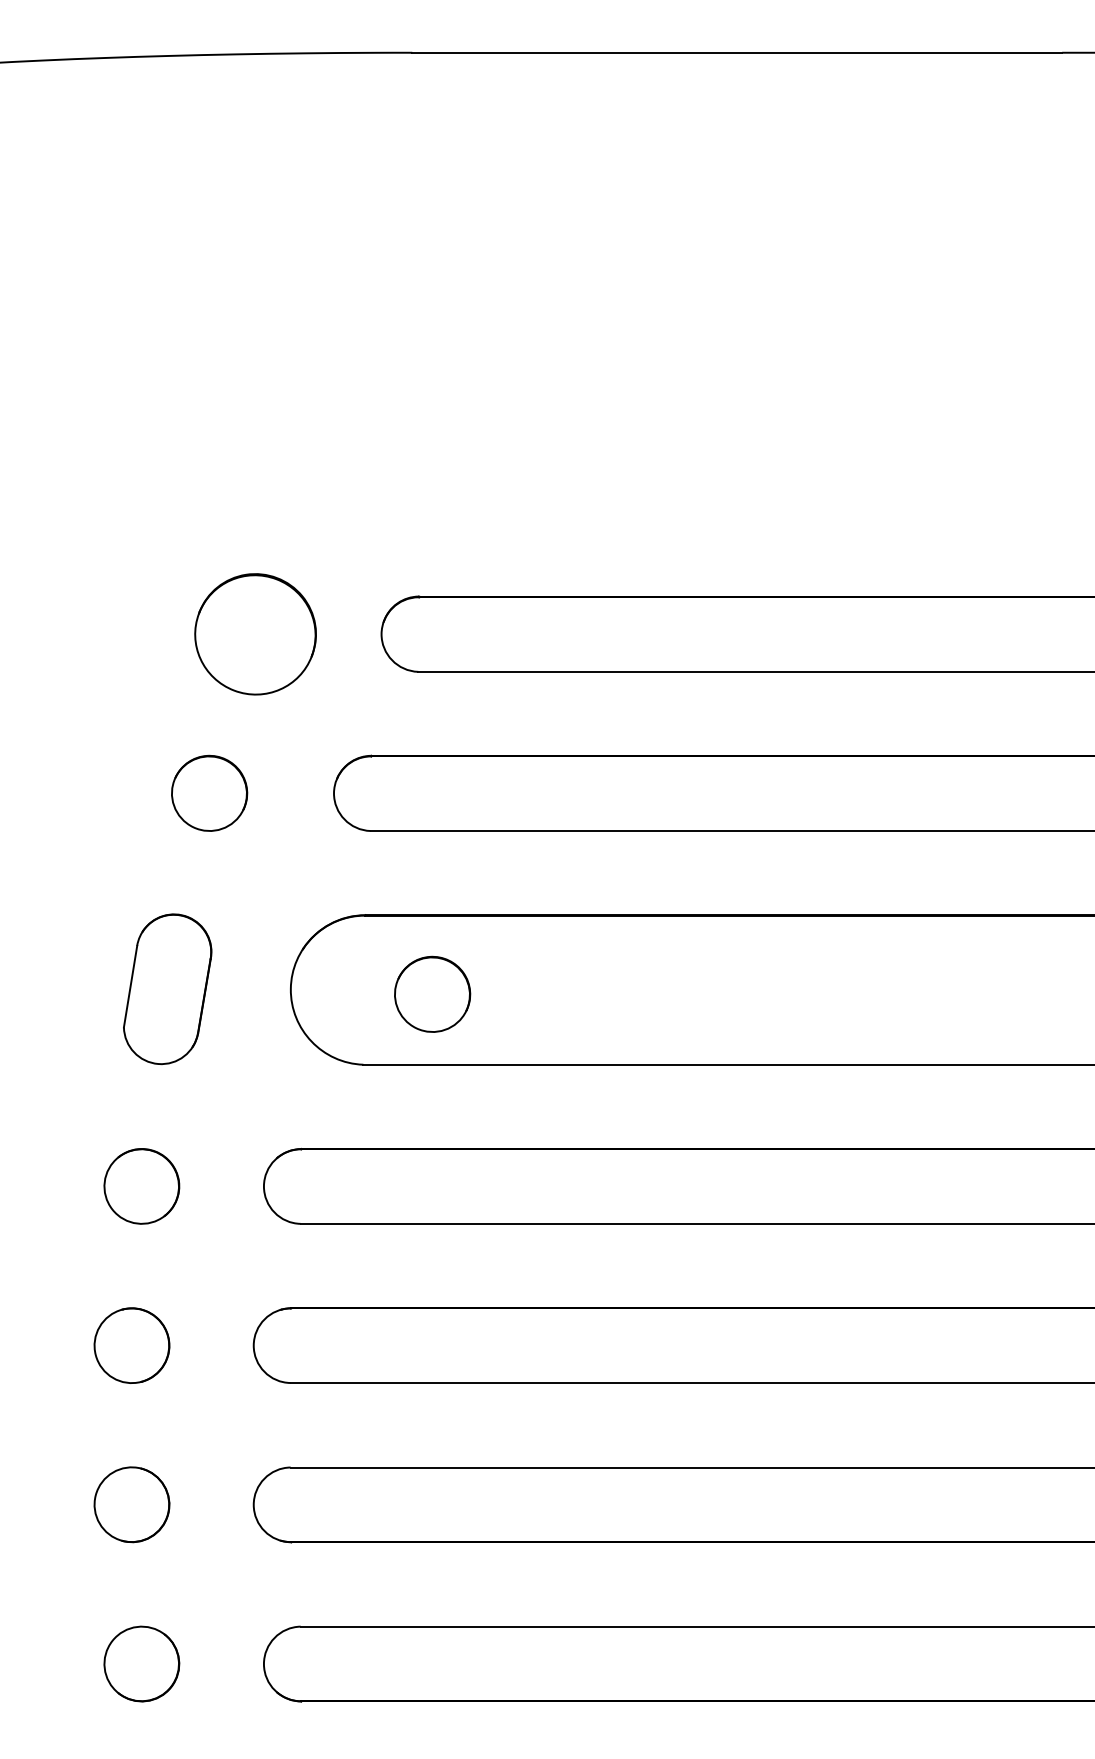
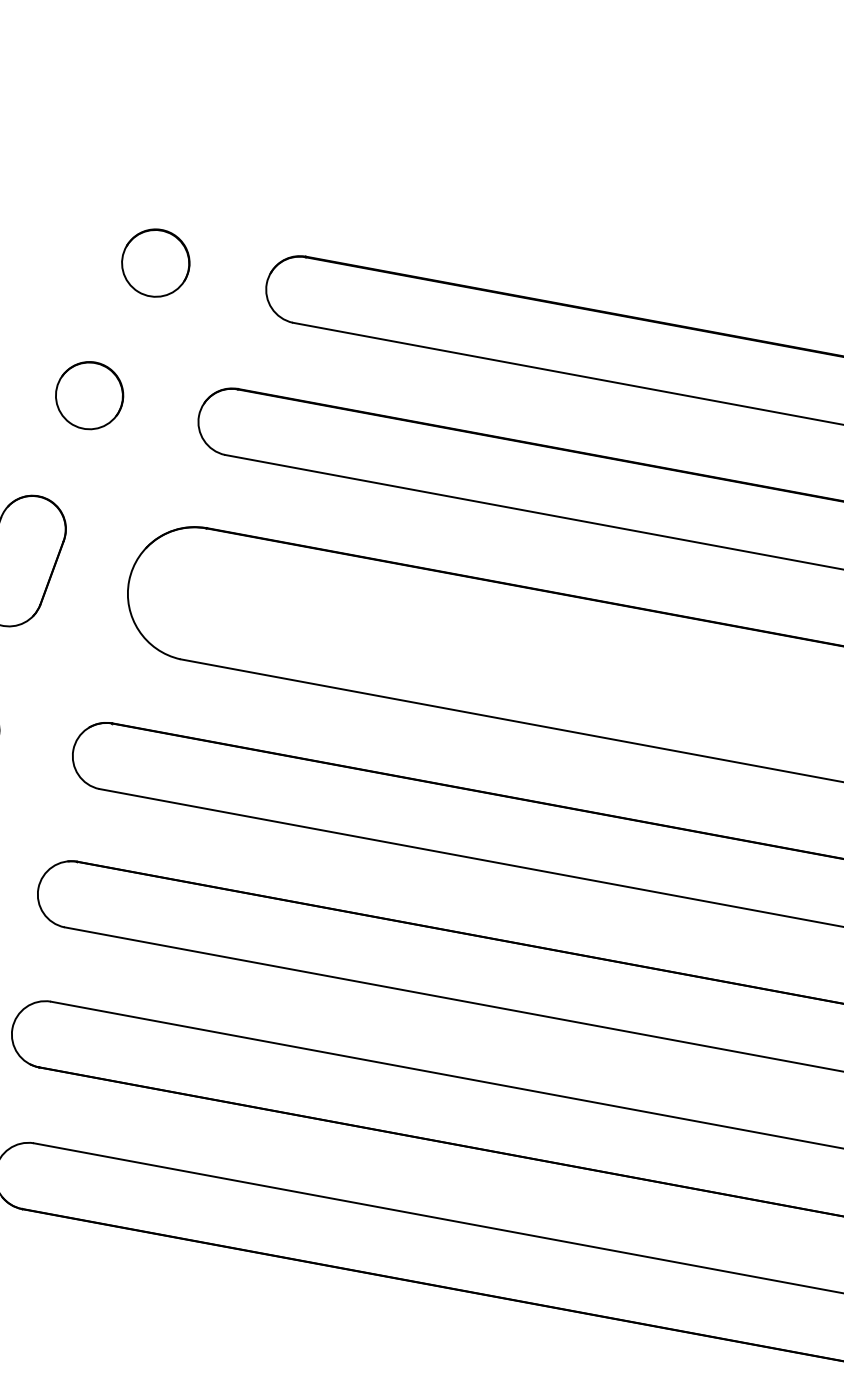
part: (254, 633) -> (155, 262), size x0.62
part: (432, 993) -> (253, 607), removed

